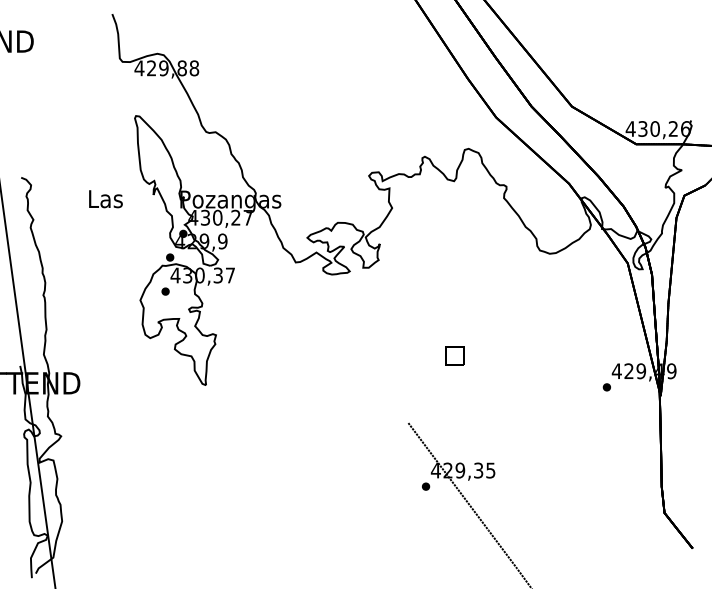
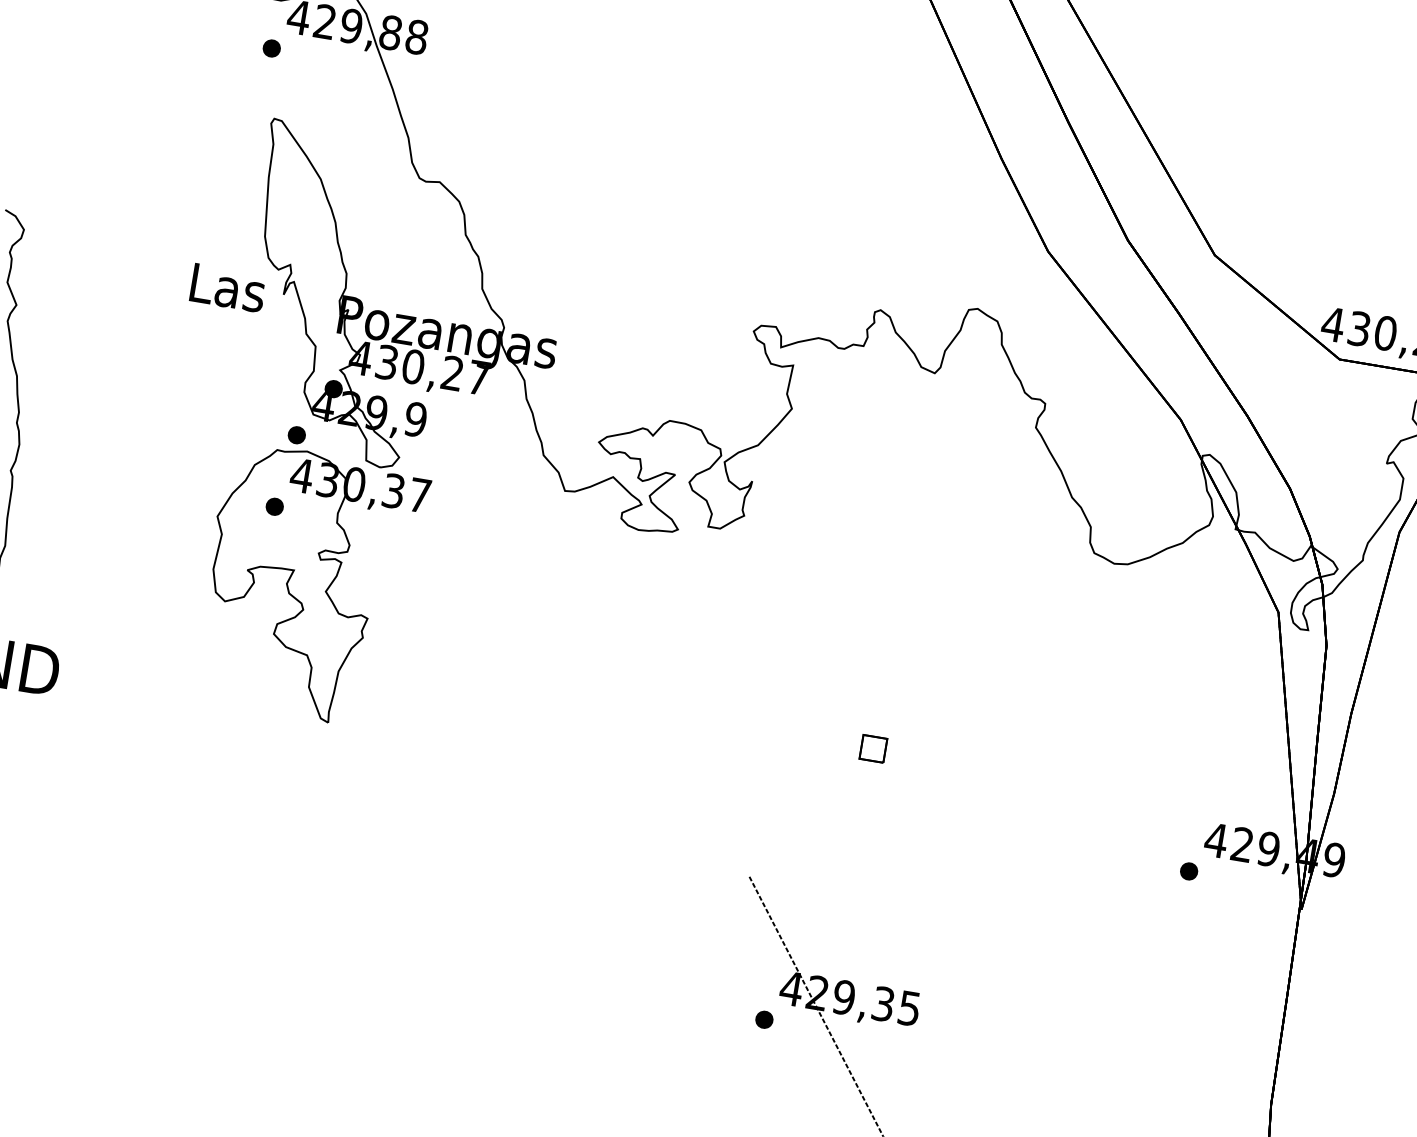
part: (129, 84) -> (271, 48), added
text: (105, 199) -> (227, 288), moved
part: (454, 355) -> (872, 748), size x0.62

